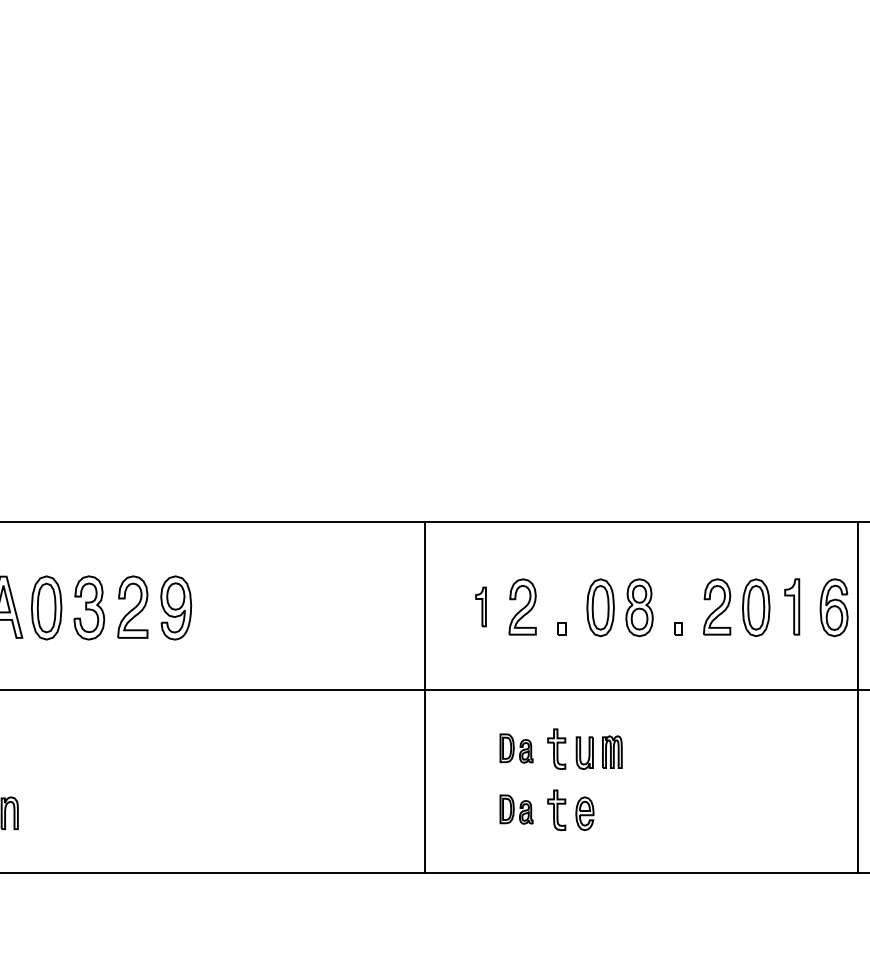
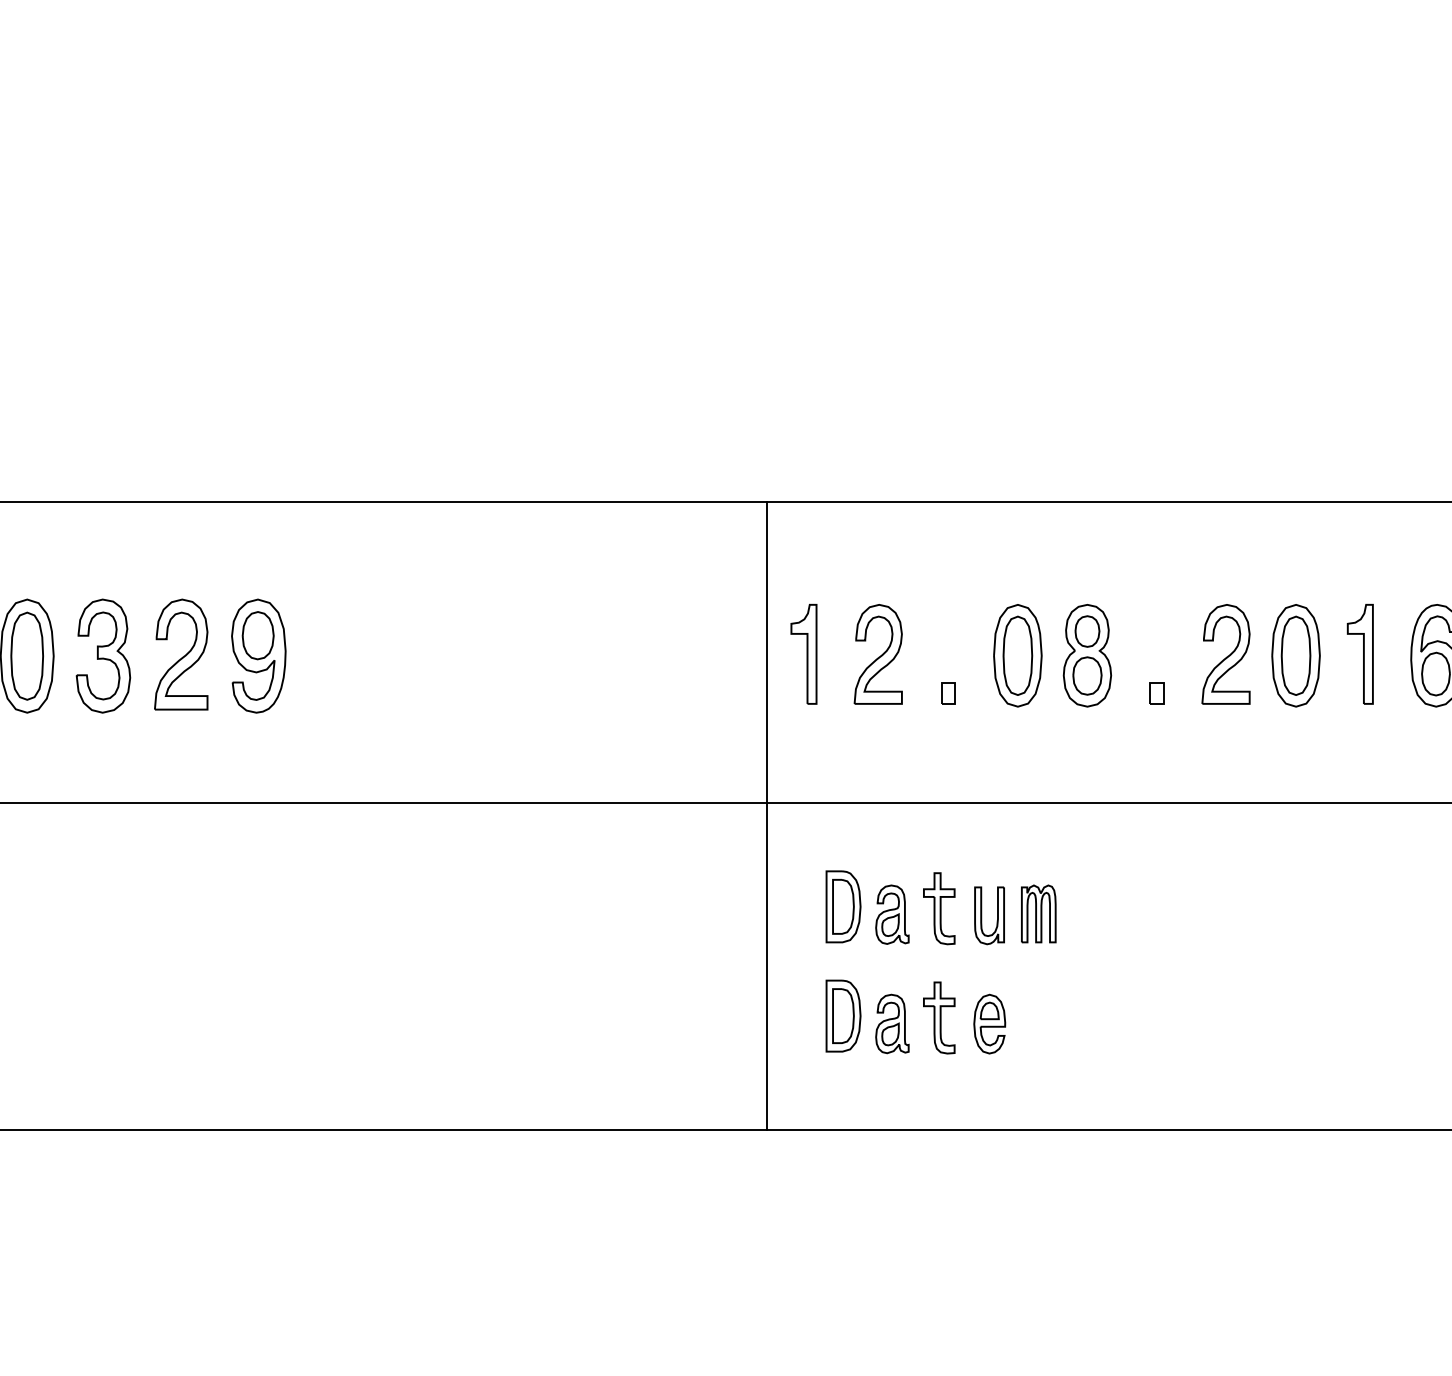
part: (480, 606) -> (802, 653), size x1.43
line: (425, 697) -> (767, 816), moved
part: (516, 748) -> (867, 907), size x1.43
part: (516, 809) -> (867, 1016), size x1.43

